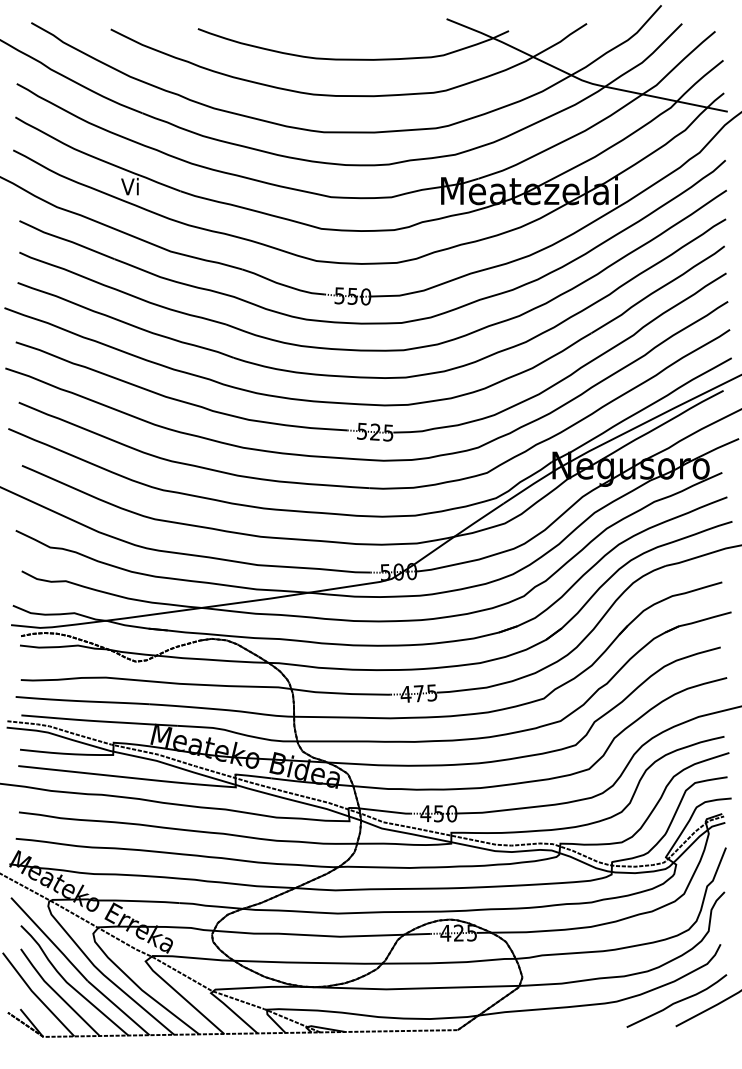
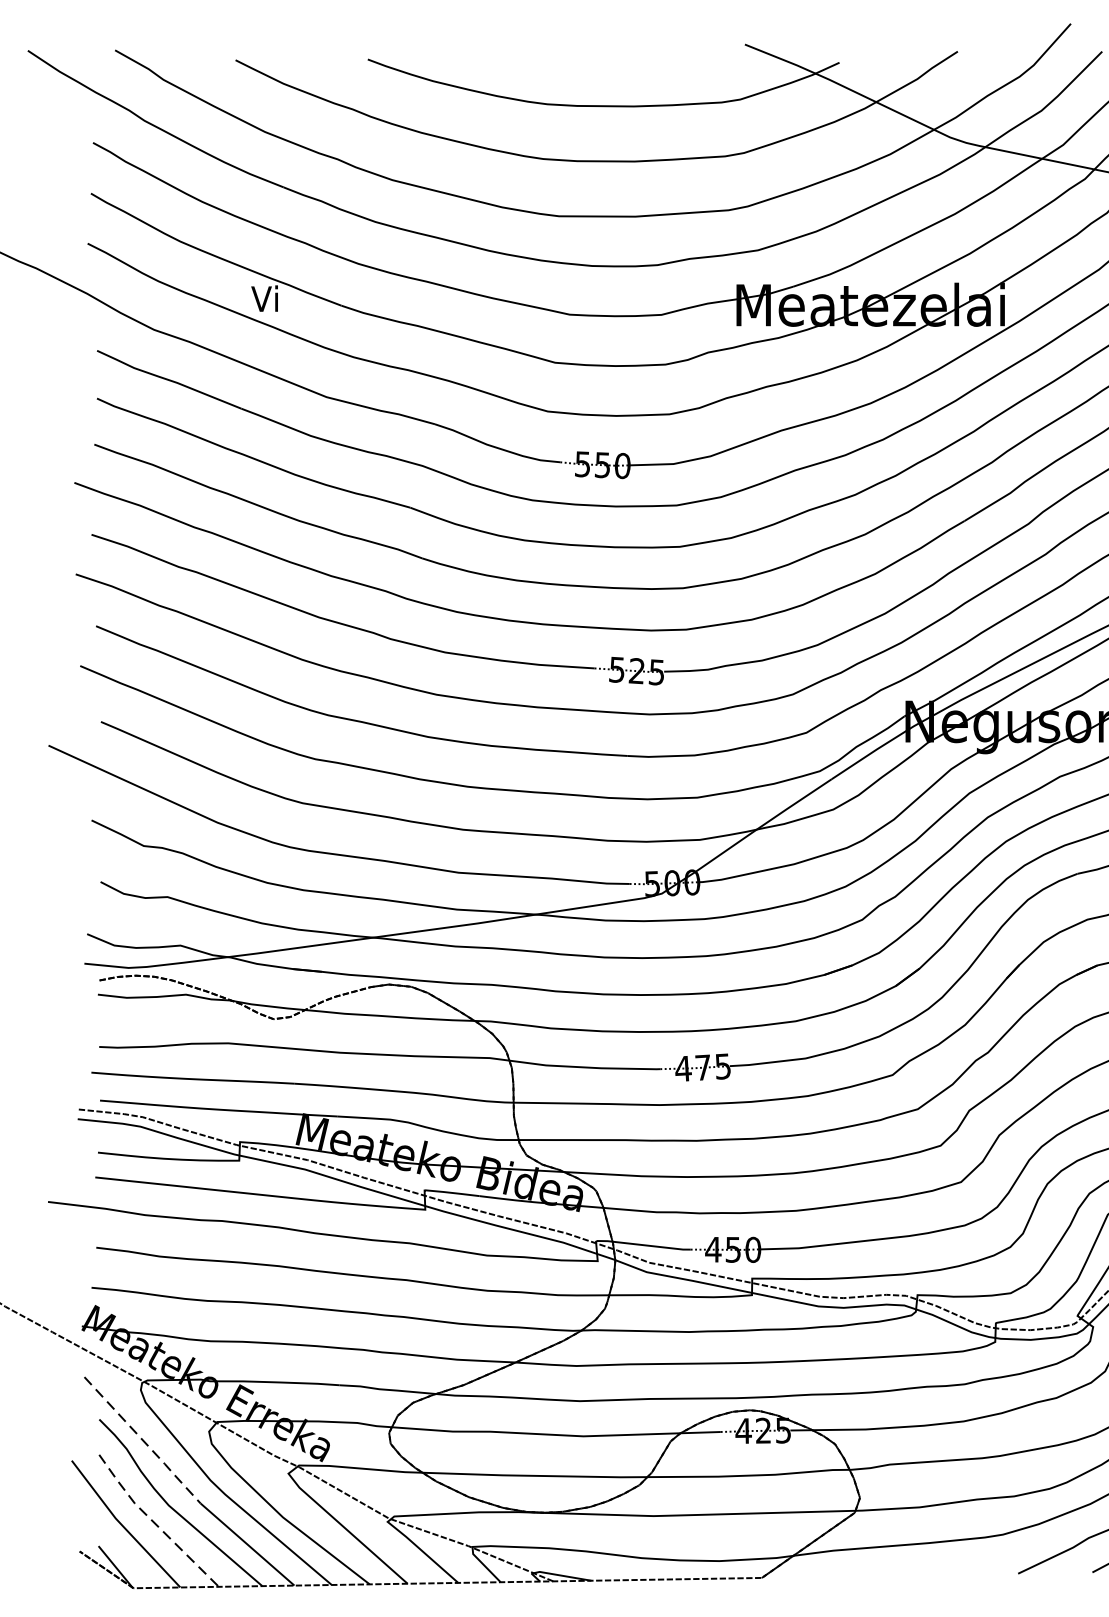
line: (50, 940) -> (144, 1441), solid -> dashed
line: (57, 993) -> (154, 1522), solid -> dashed

